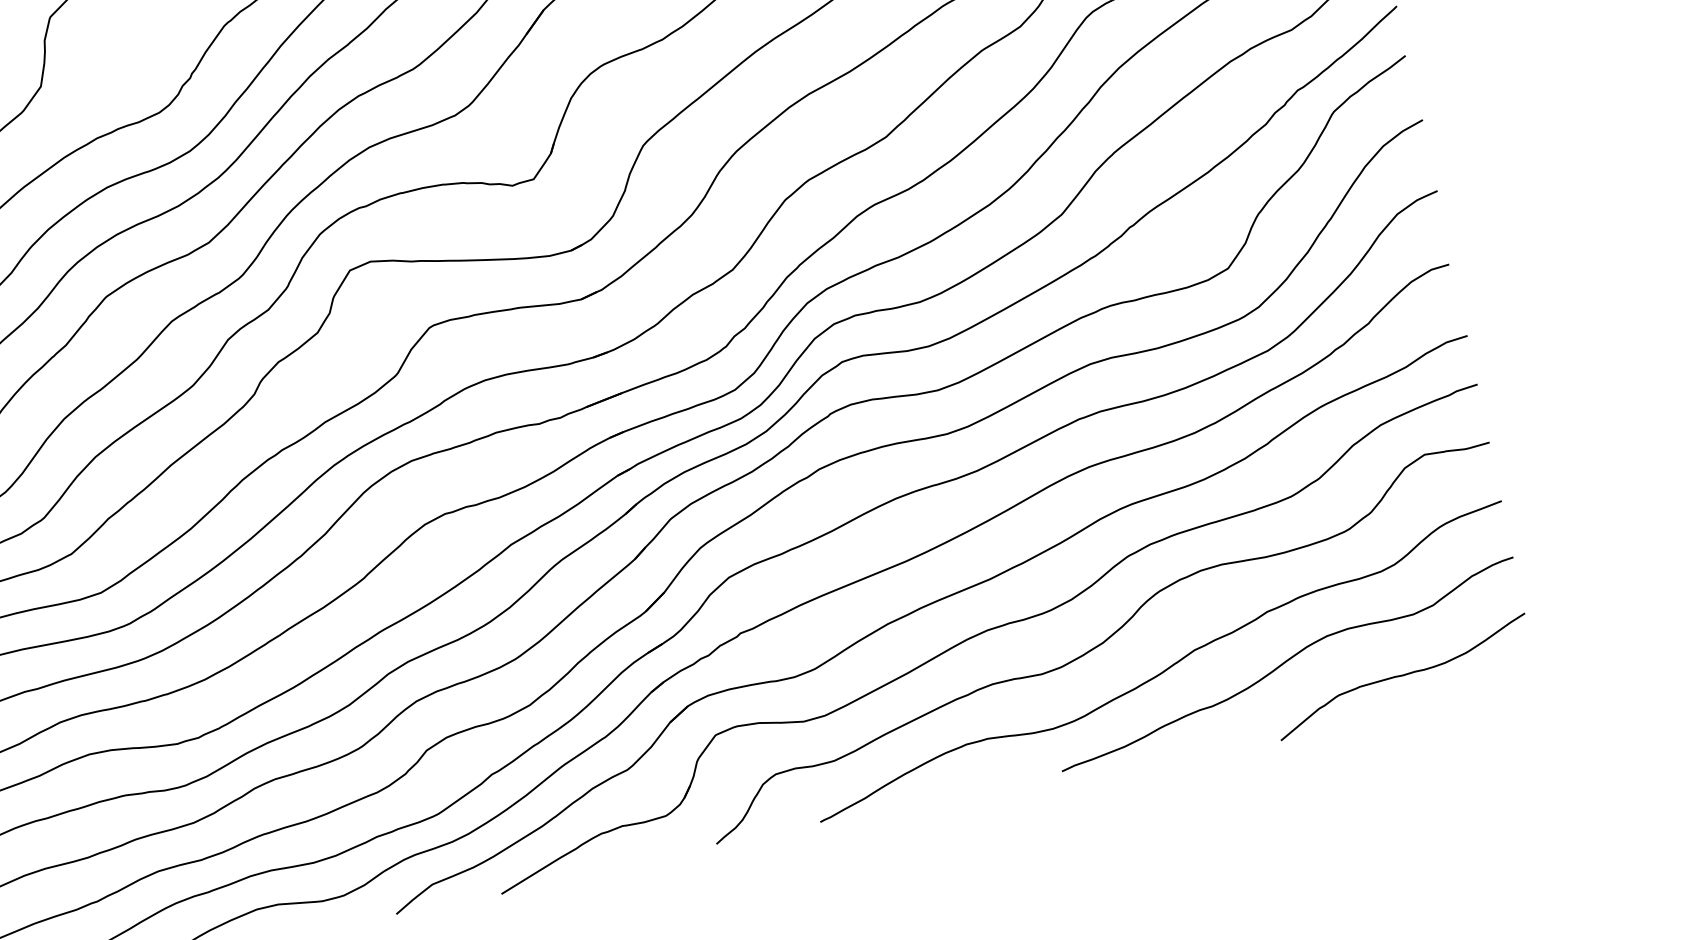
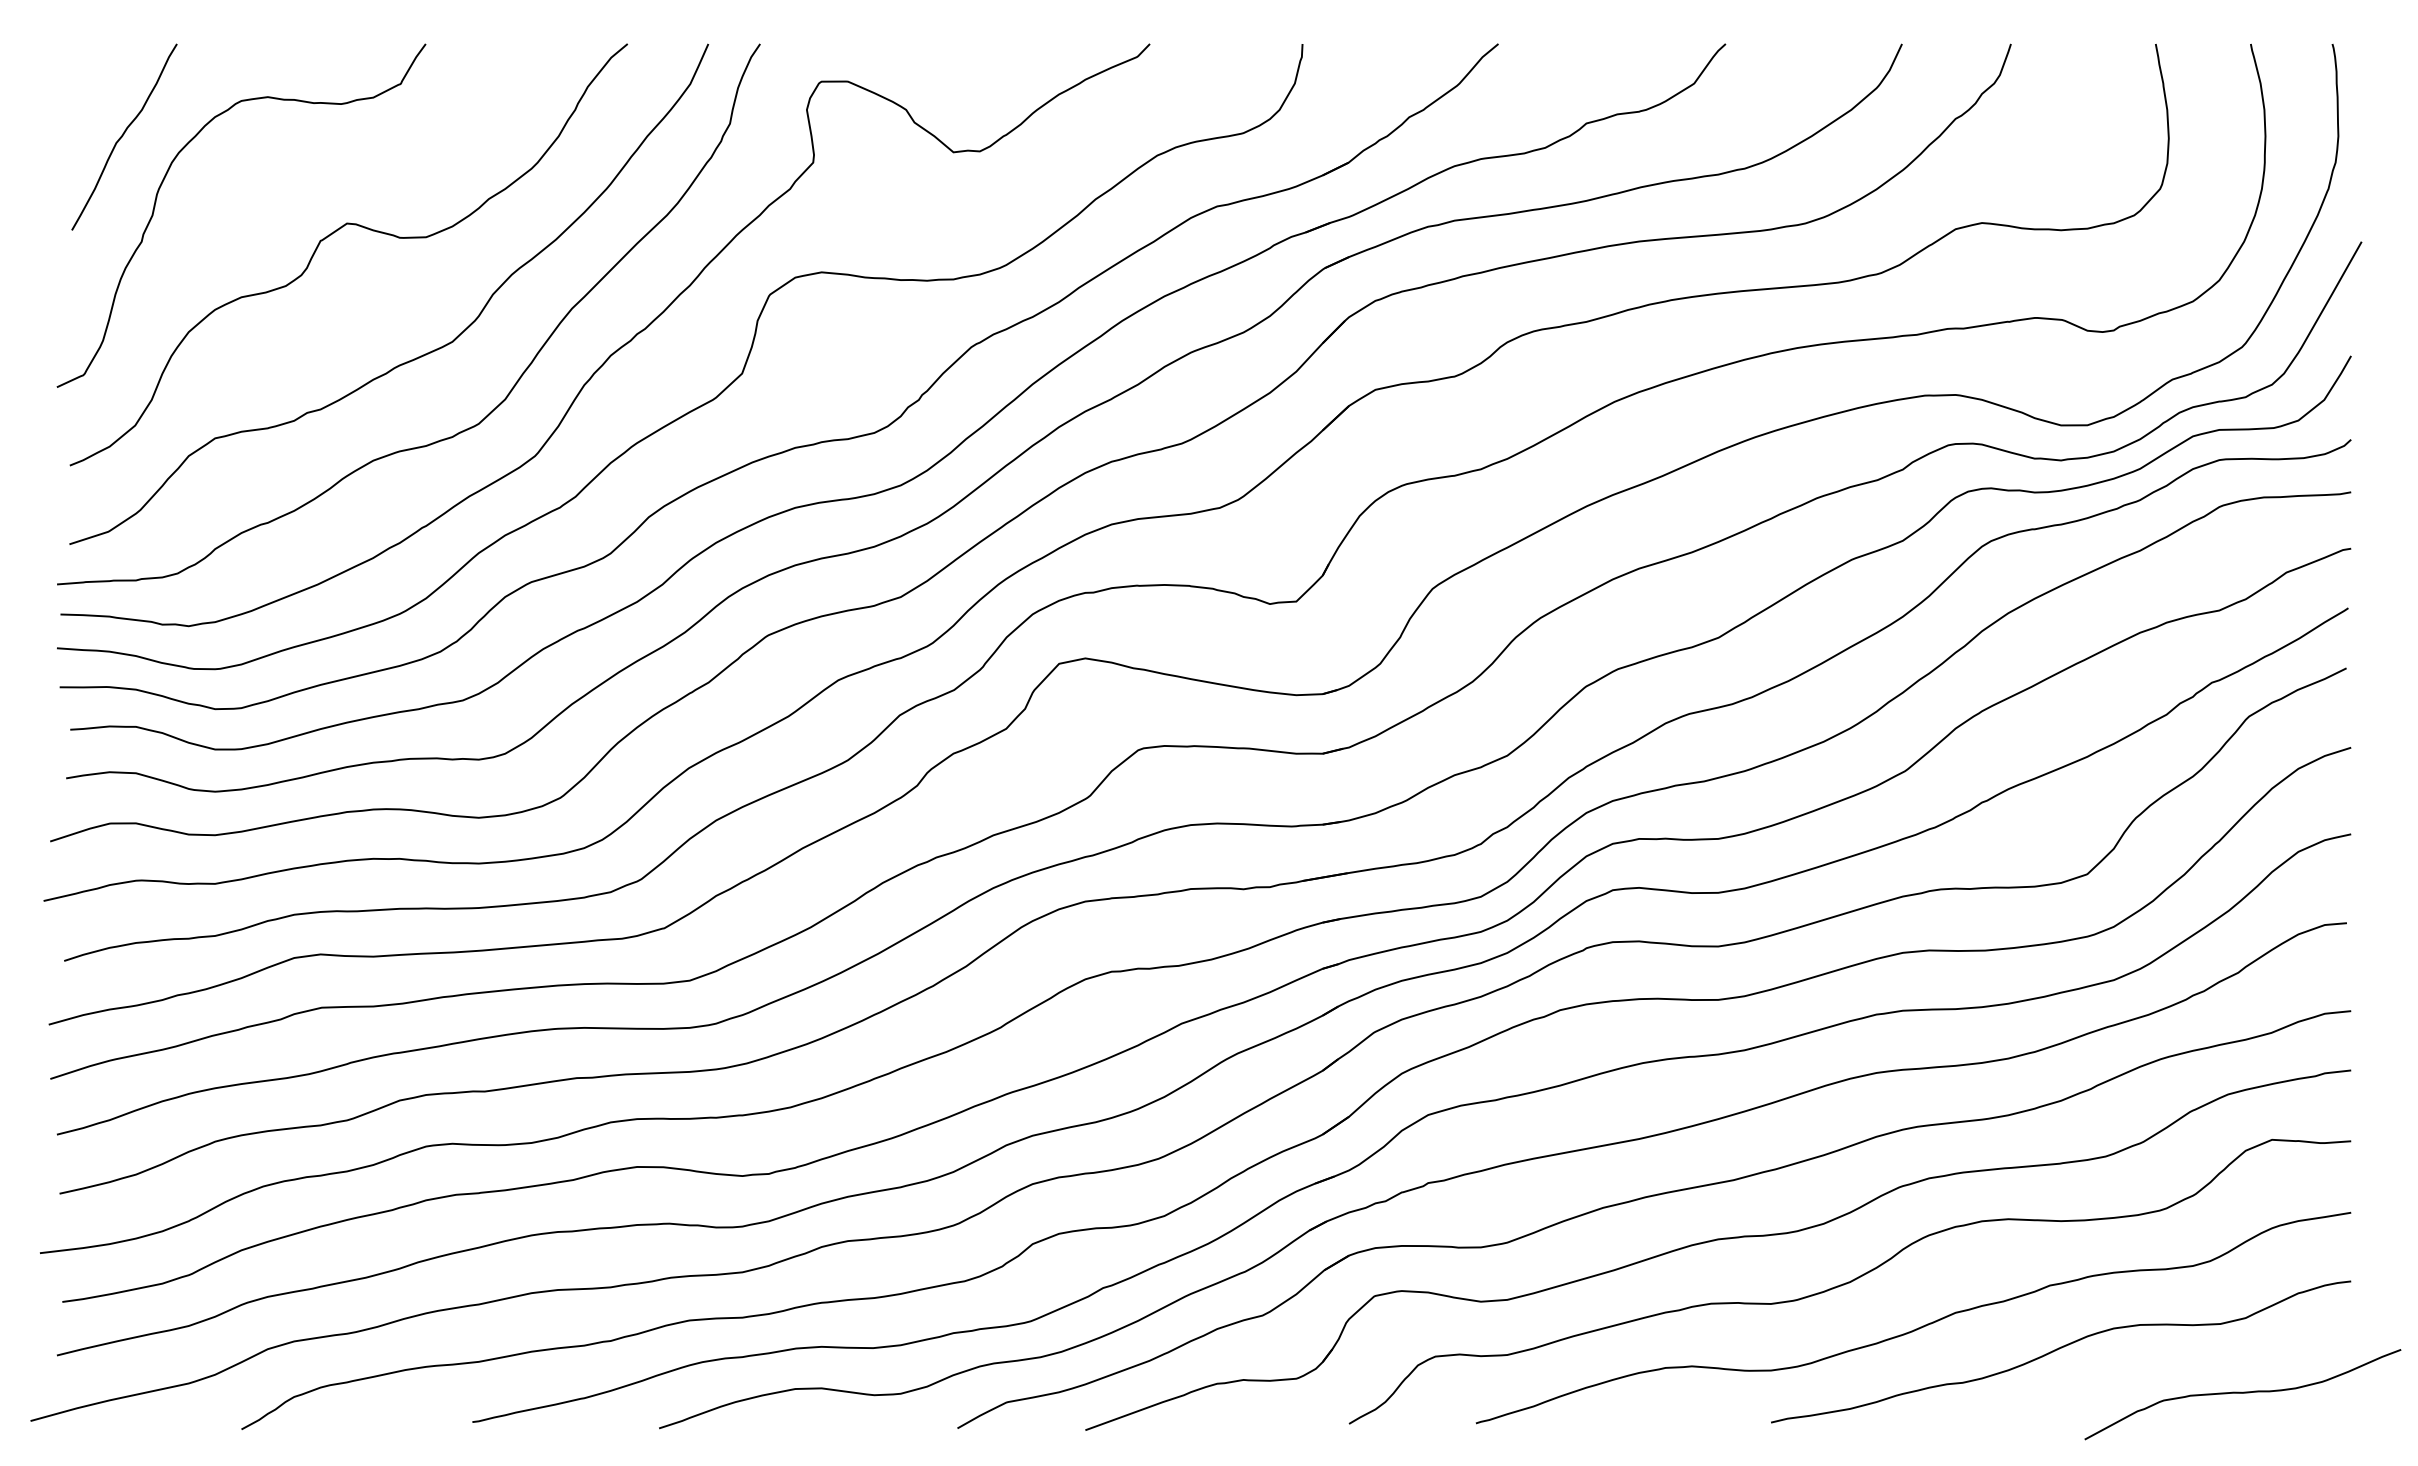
curve: (1402, 676) -> (2242, 1393), moved

